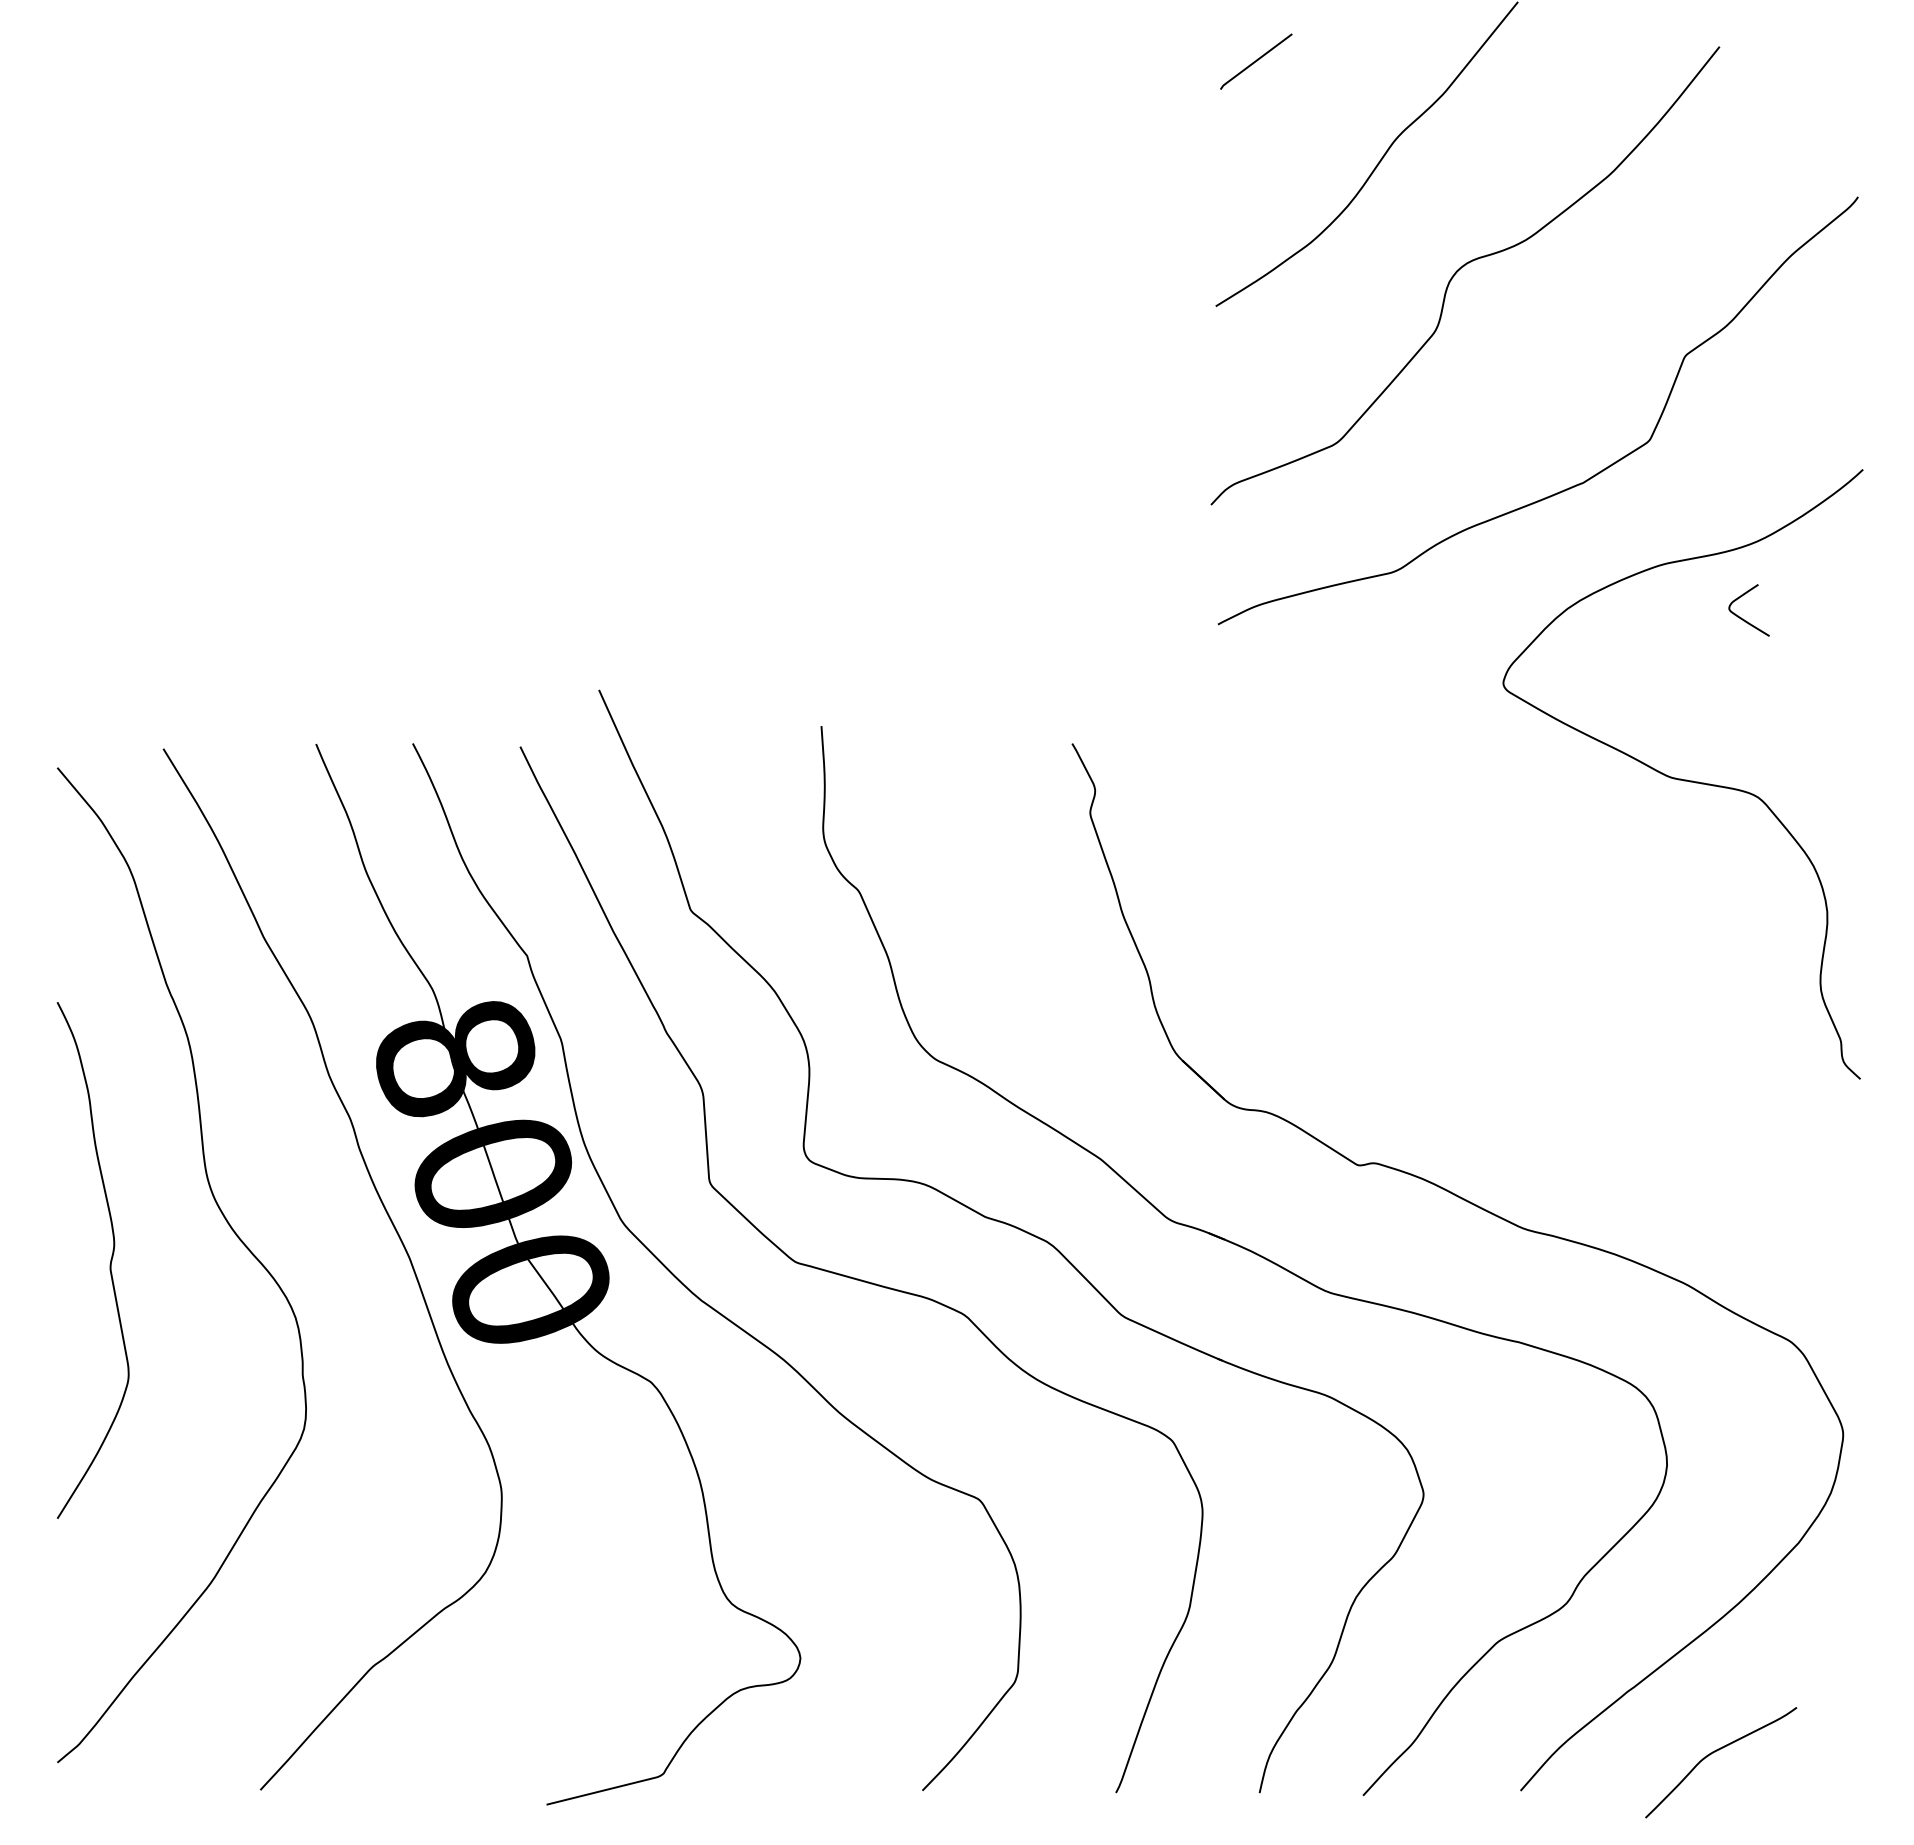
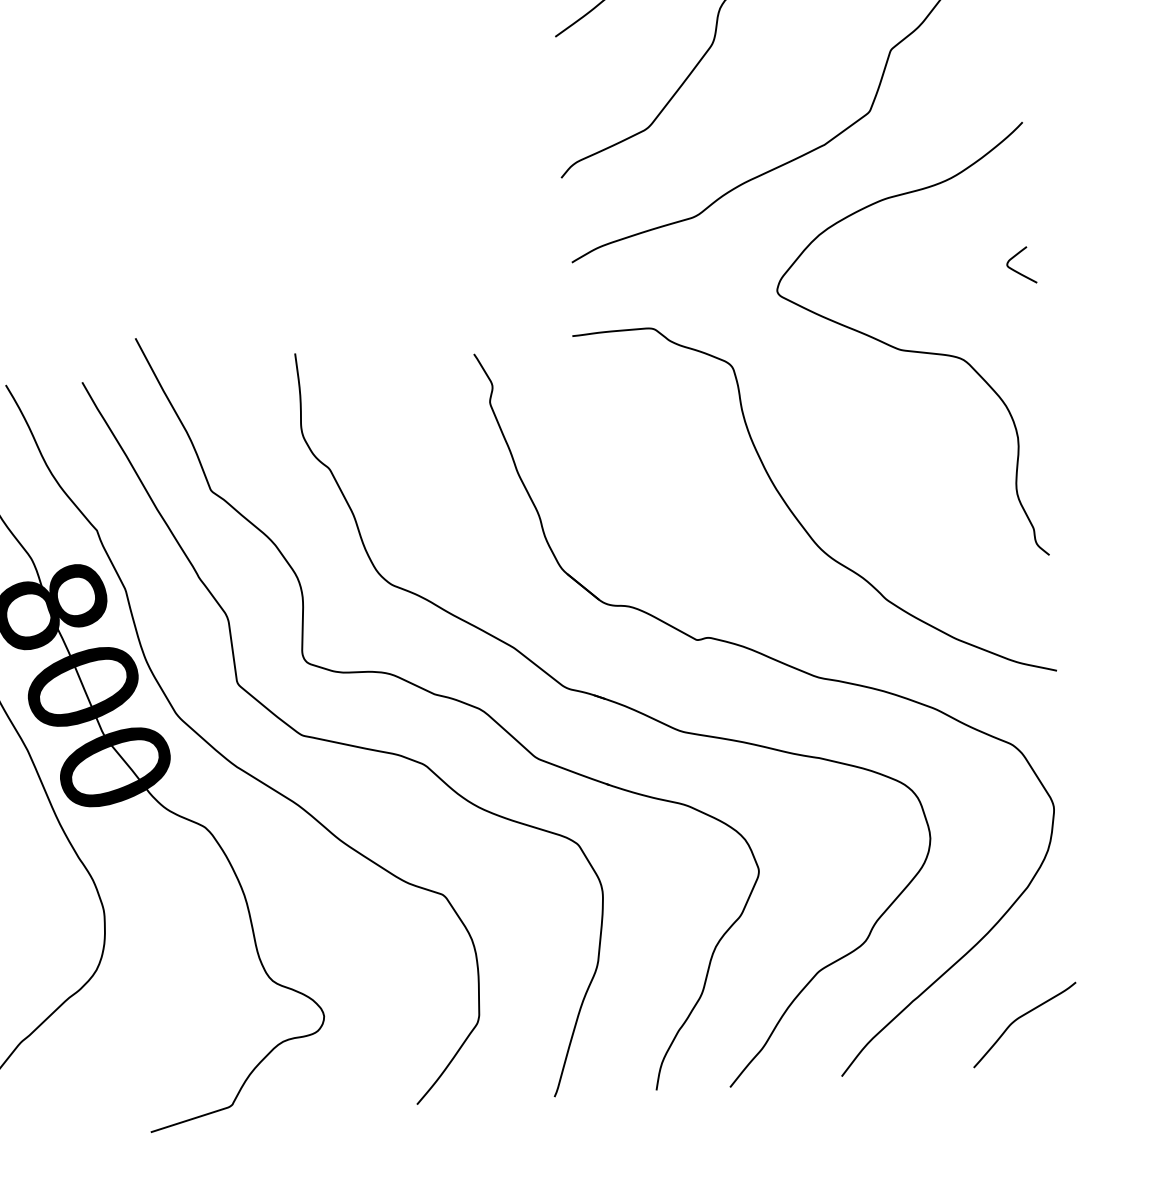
curve: (1743, 618) -> (1017, 271), moved
curve: (1507, 999) -> (795, 515), added
curve: (1715, 1752) -> (1020, 1018), moved

